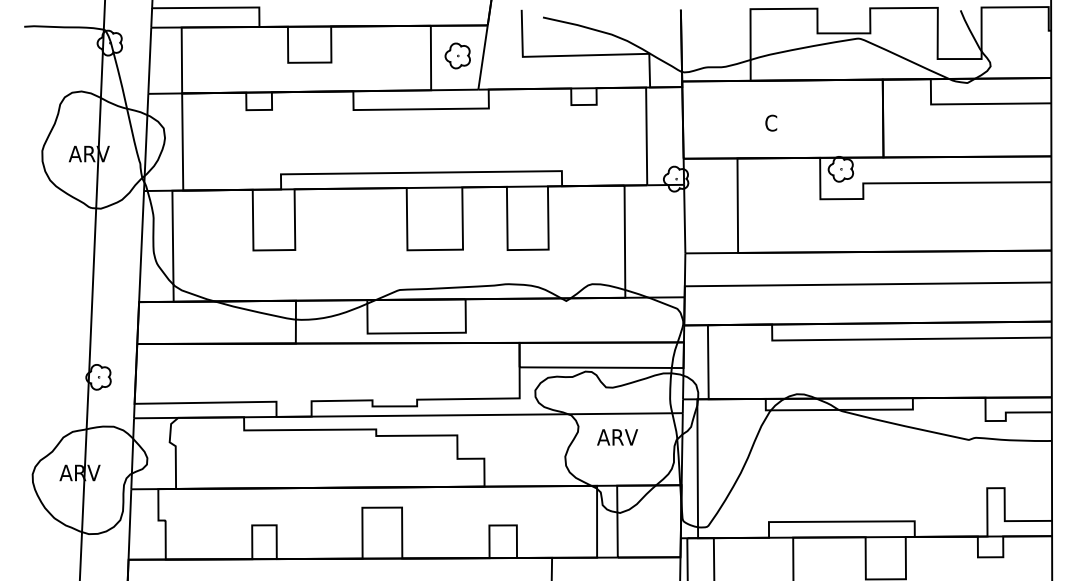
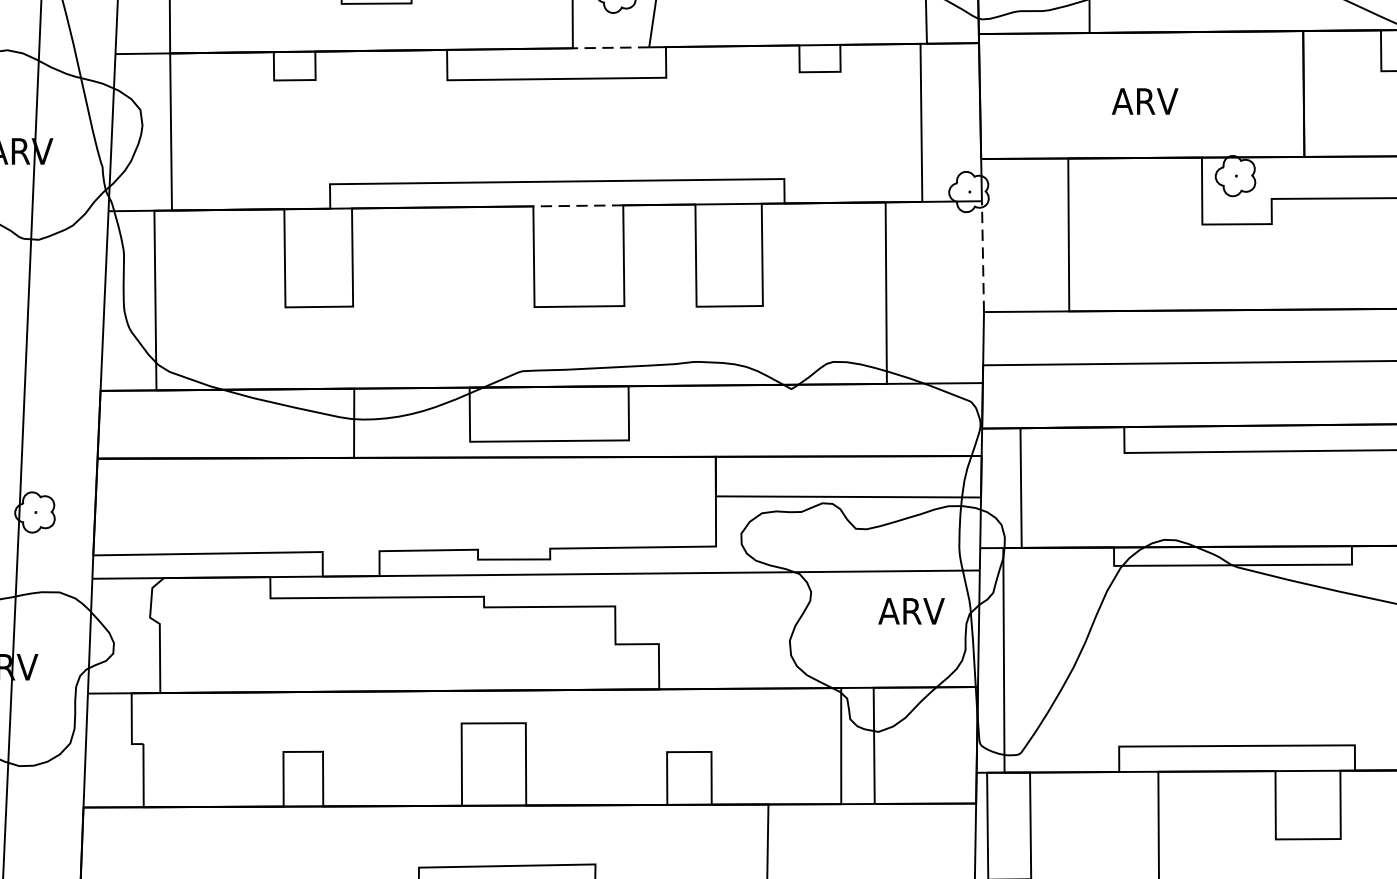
line: (454, 89) -> (610, 47), solid -> dashed
text: (784, 122) -> (1144, 100), C -> ARV
line: (434, 187) -> (578, 205), solid -> dashed
line: (684, 218) -> (982, 255), solid -> dashed
text: (617, 437) -> (911, 611), moved

